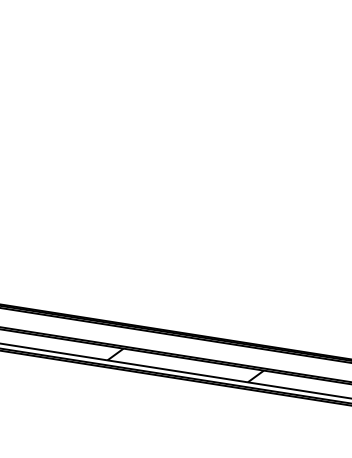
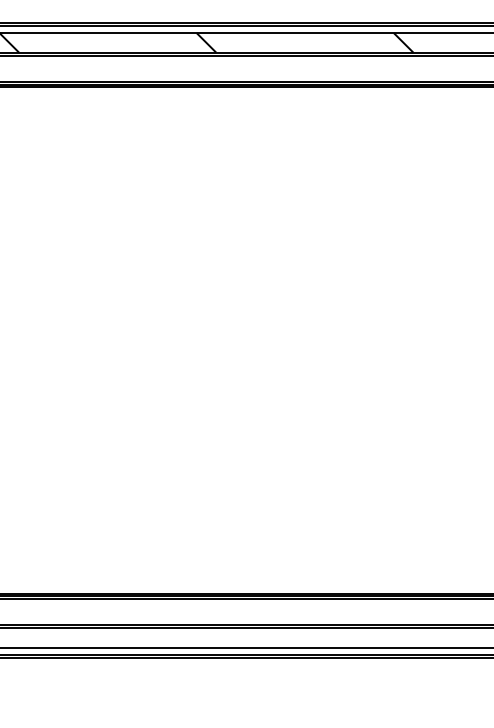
hatch: (185, 365) -> (265, 637), removed

